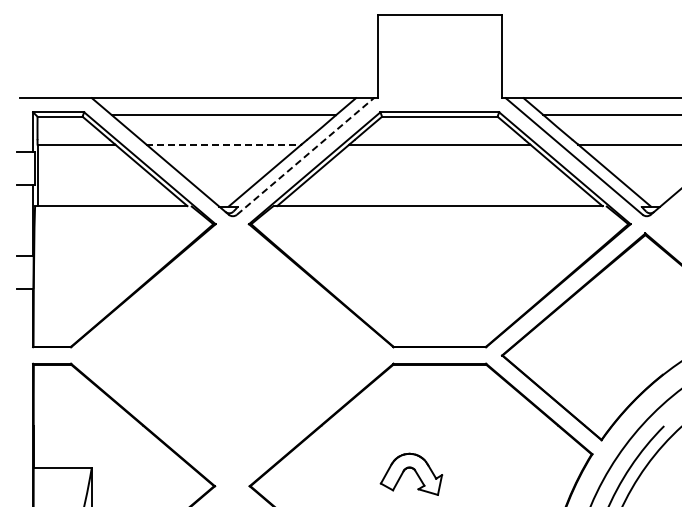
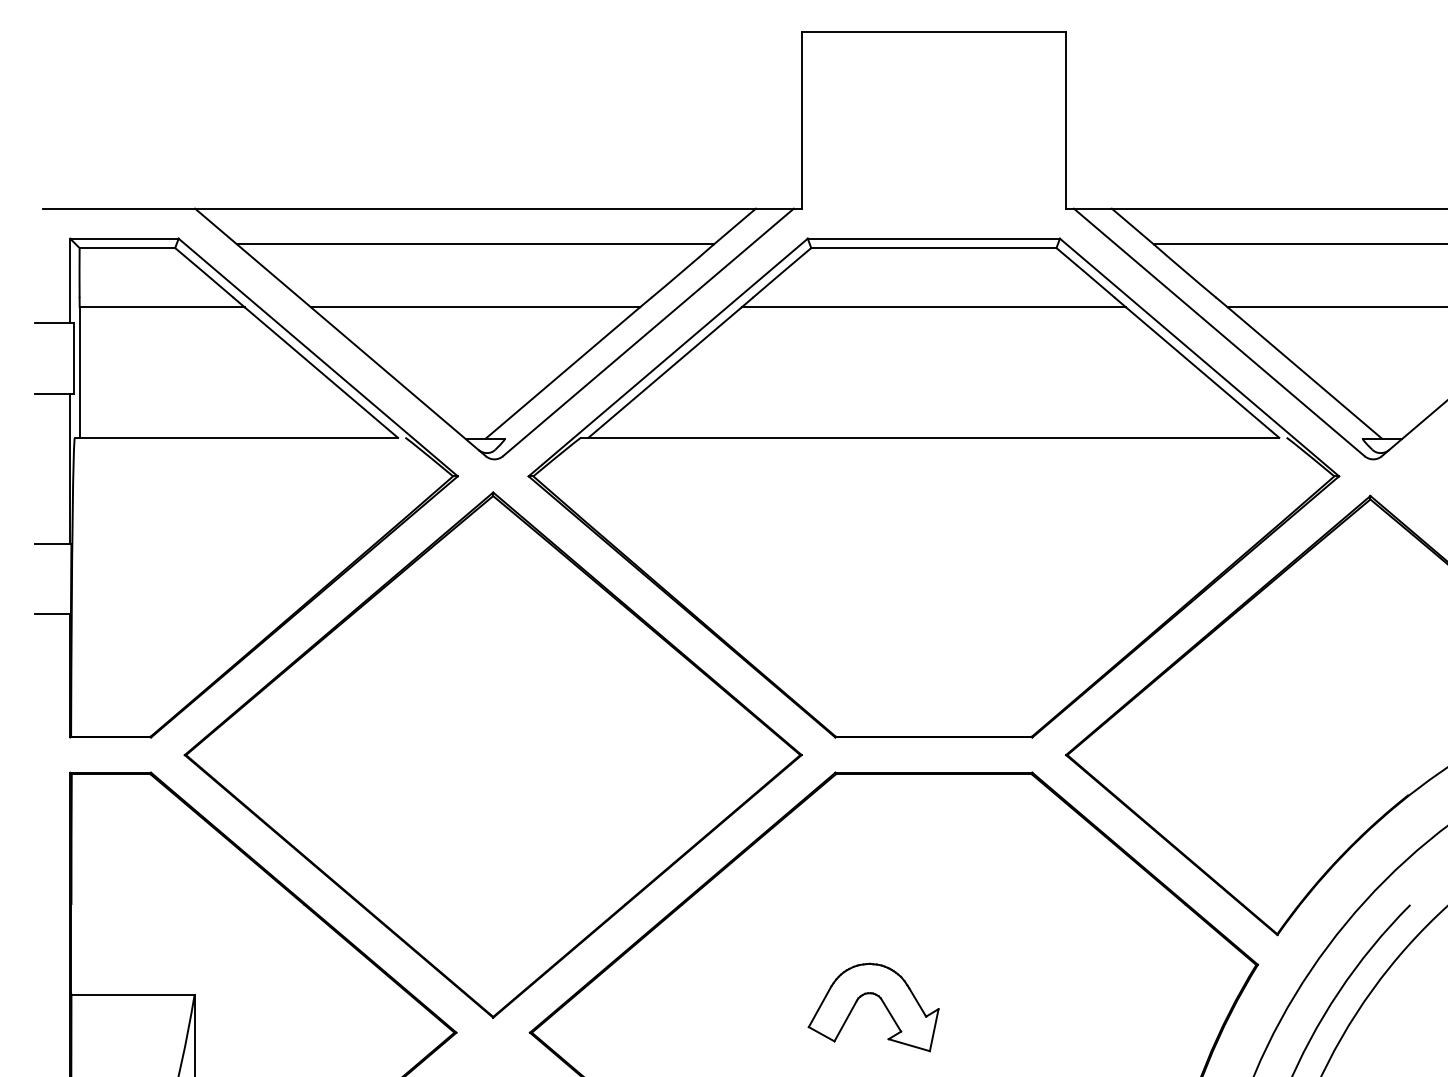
line: (223, 144) -> (474, 307), dashed -> solid
line: (305, 156) -> (648, 332), dashed -> solid
part: (231, 355) -> (491, 755), added

